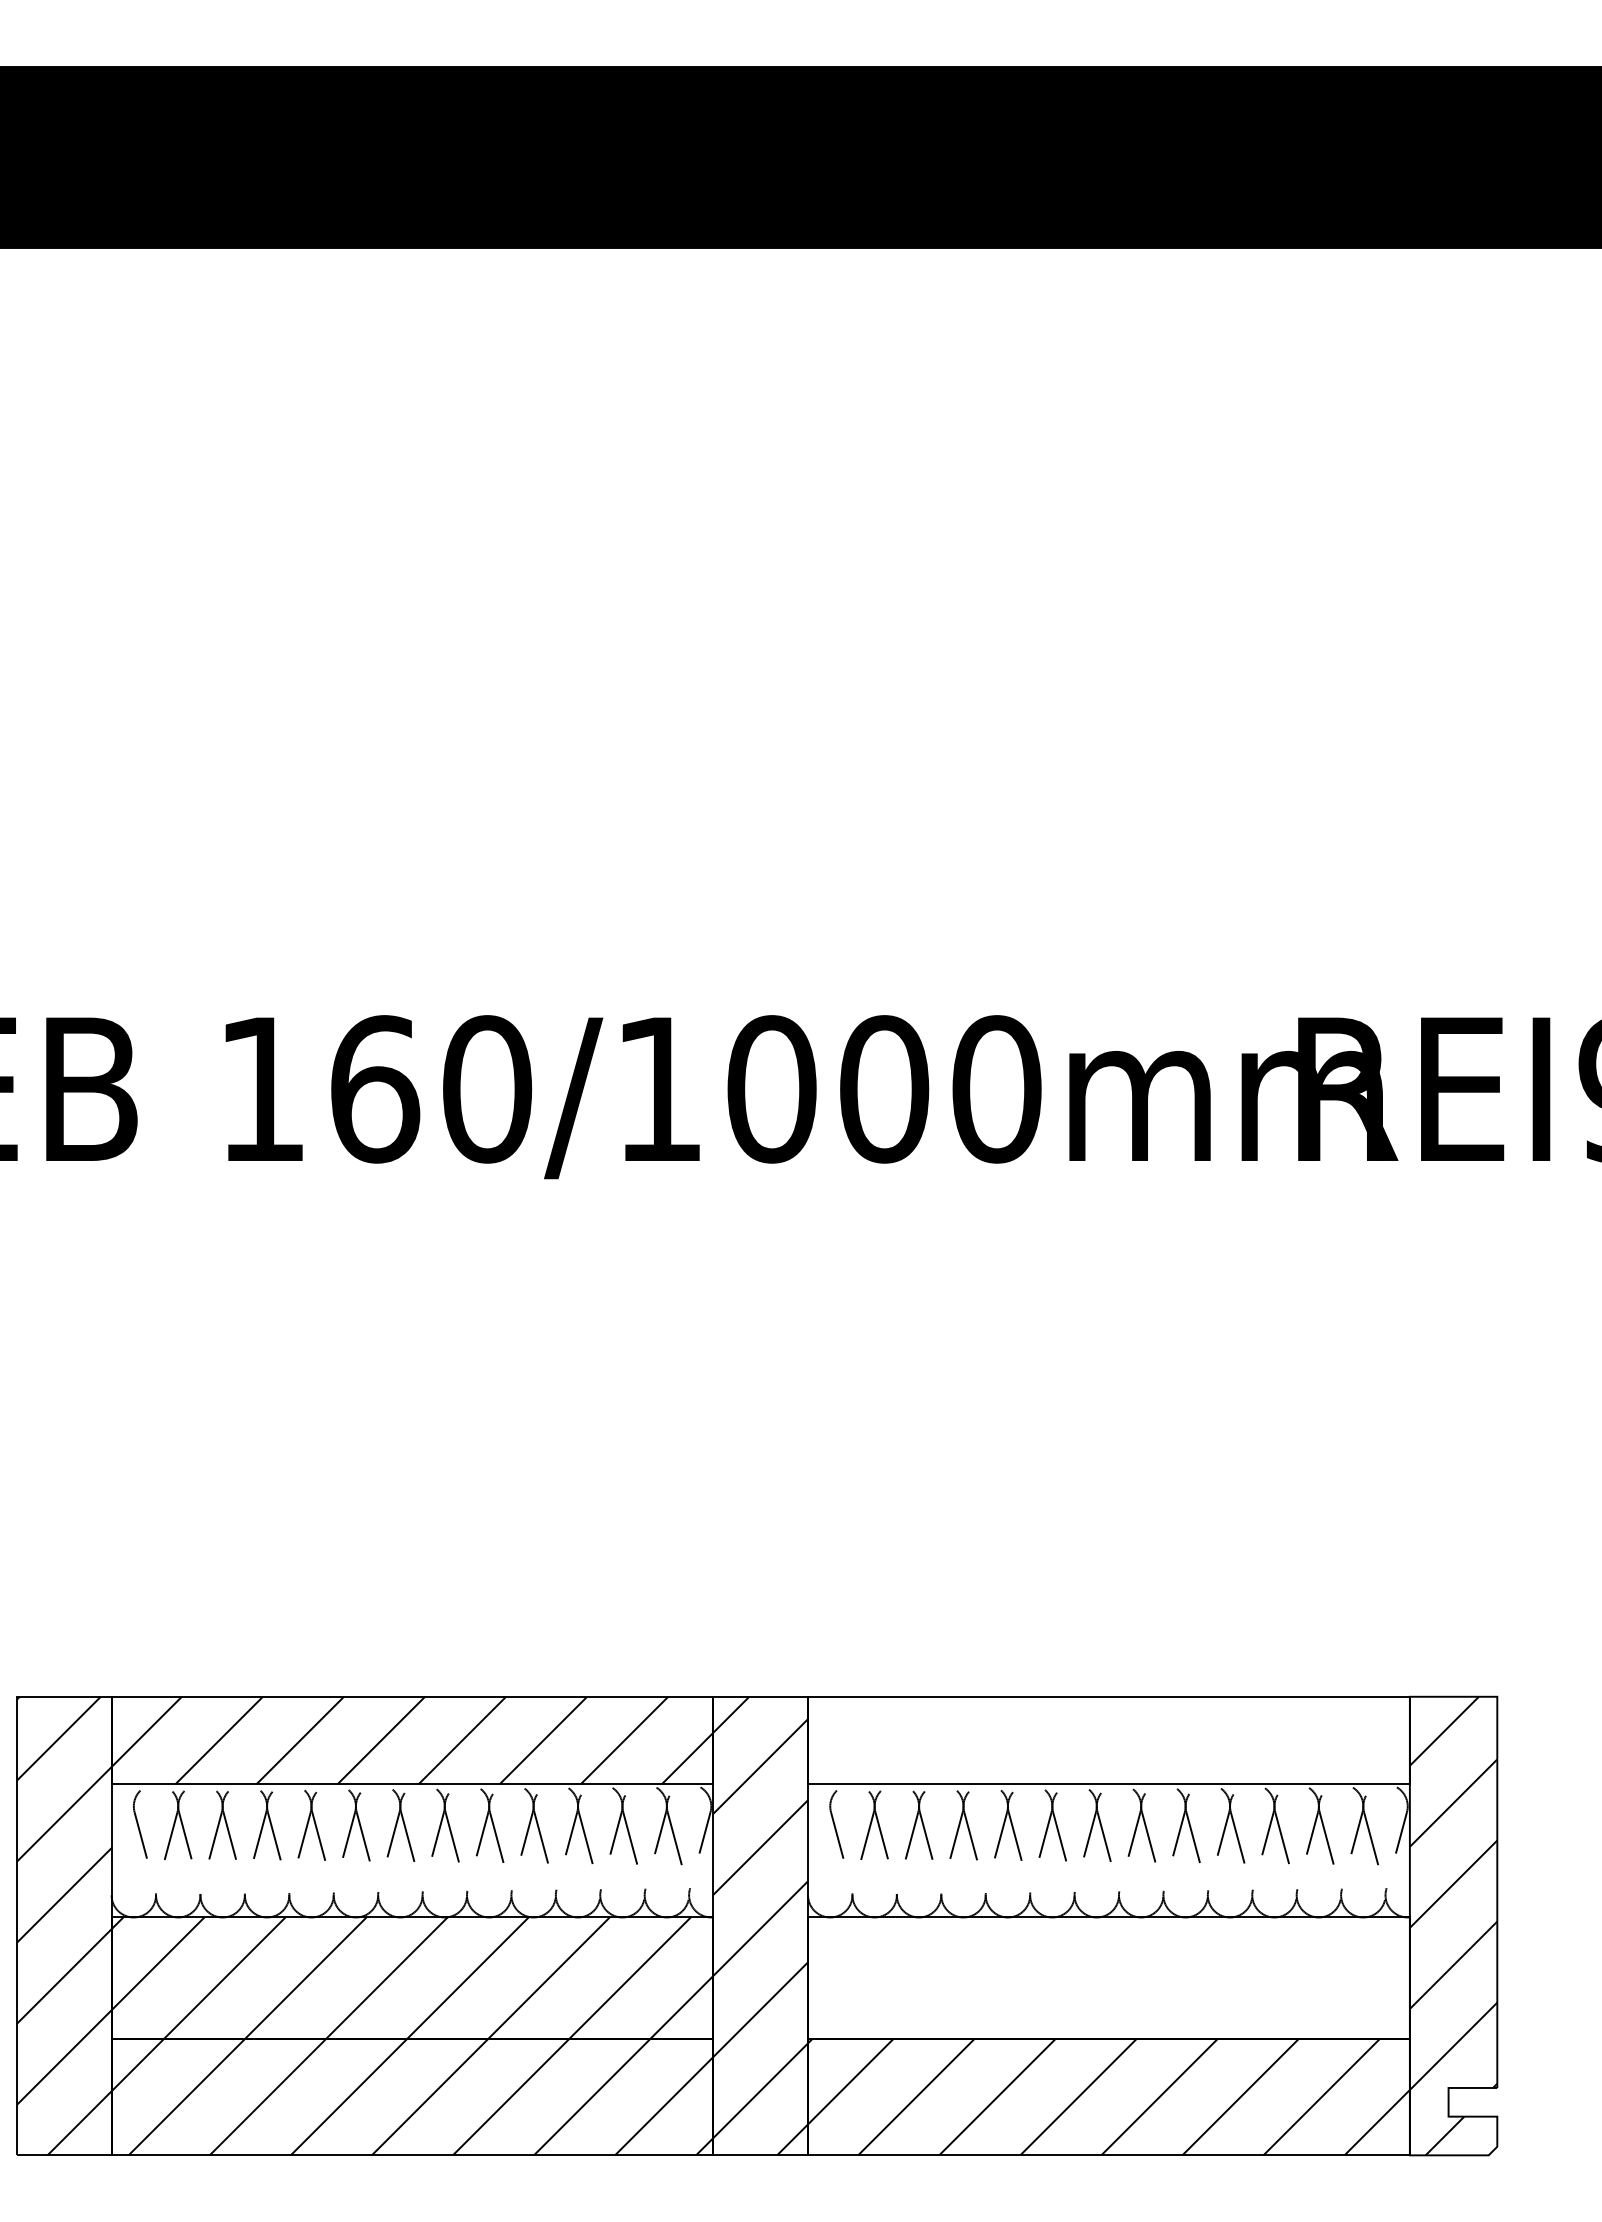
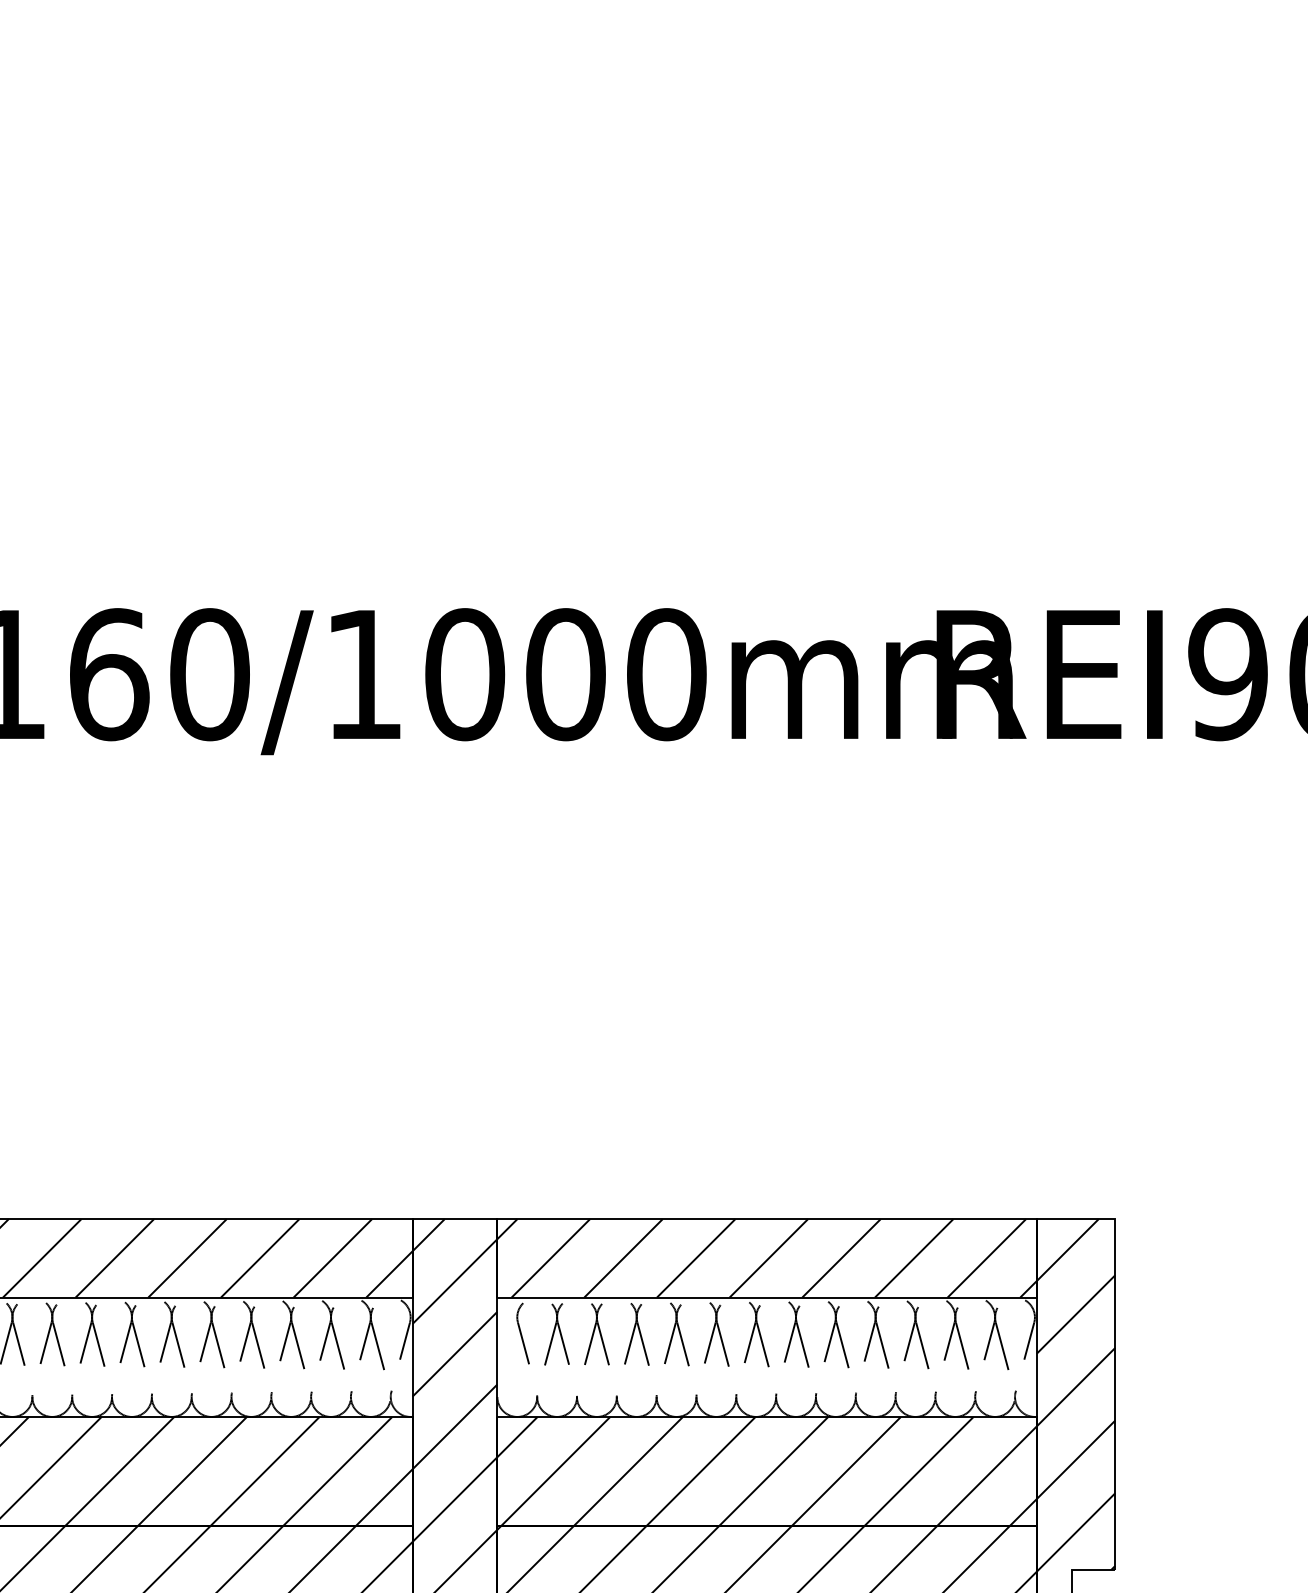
hatch: (1108, 1740) -> (766, 1258), added
hatch: (1108, 1978) -> (766, 1471), added

